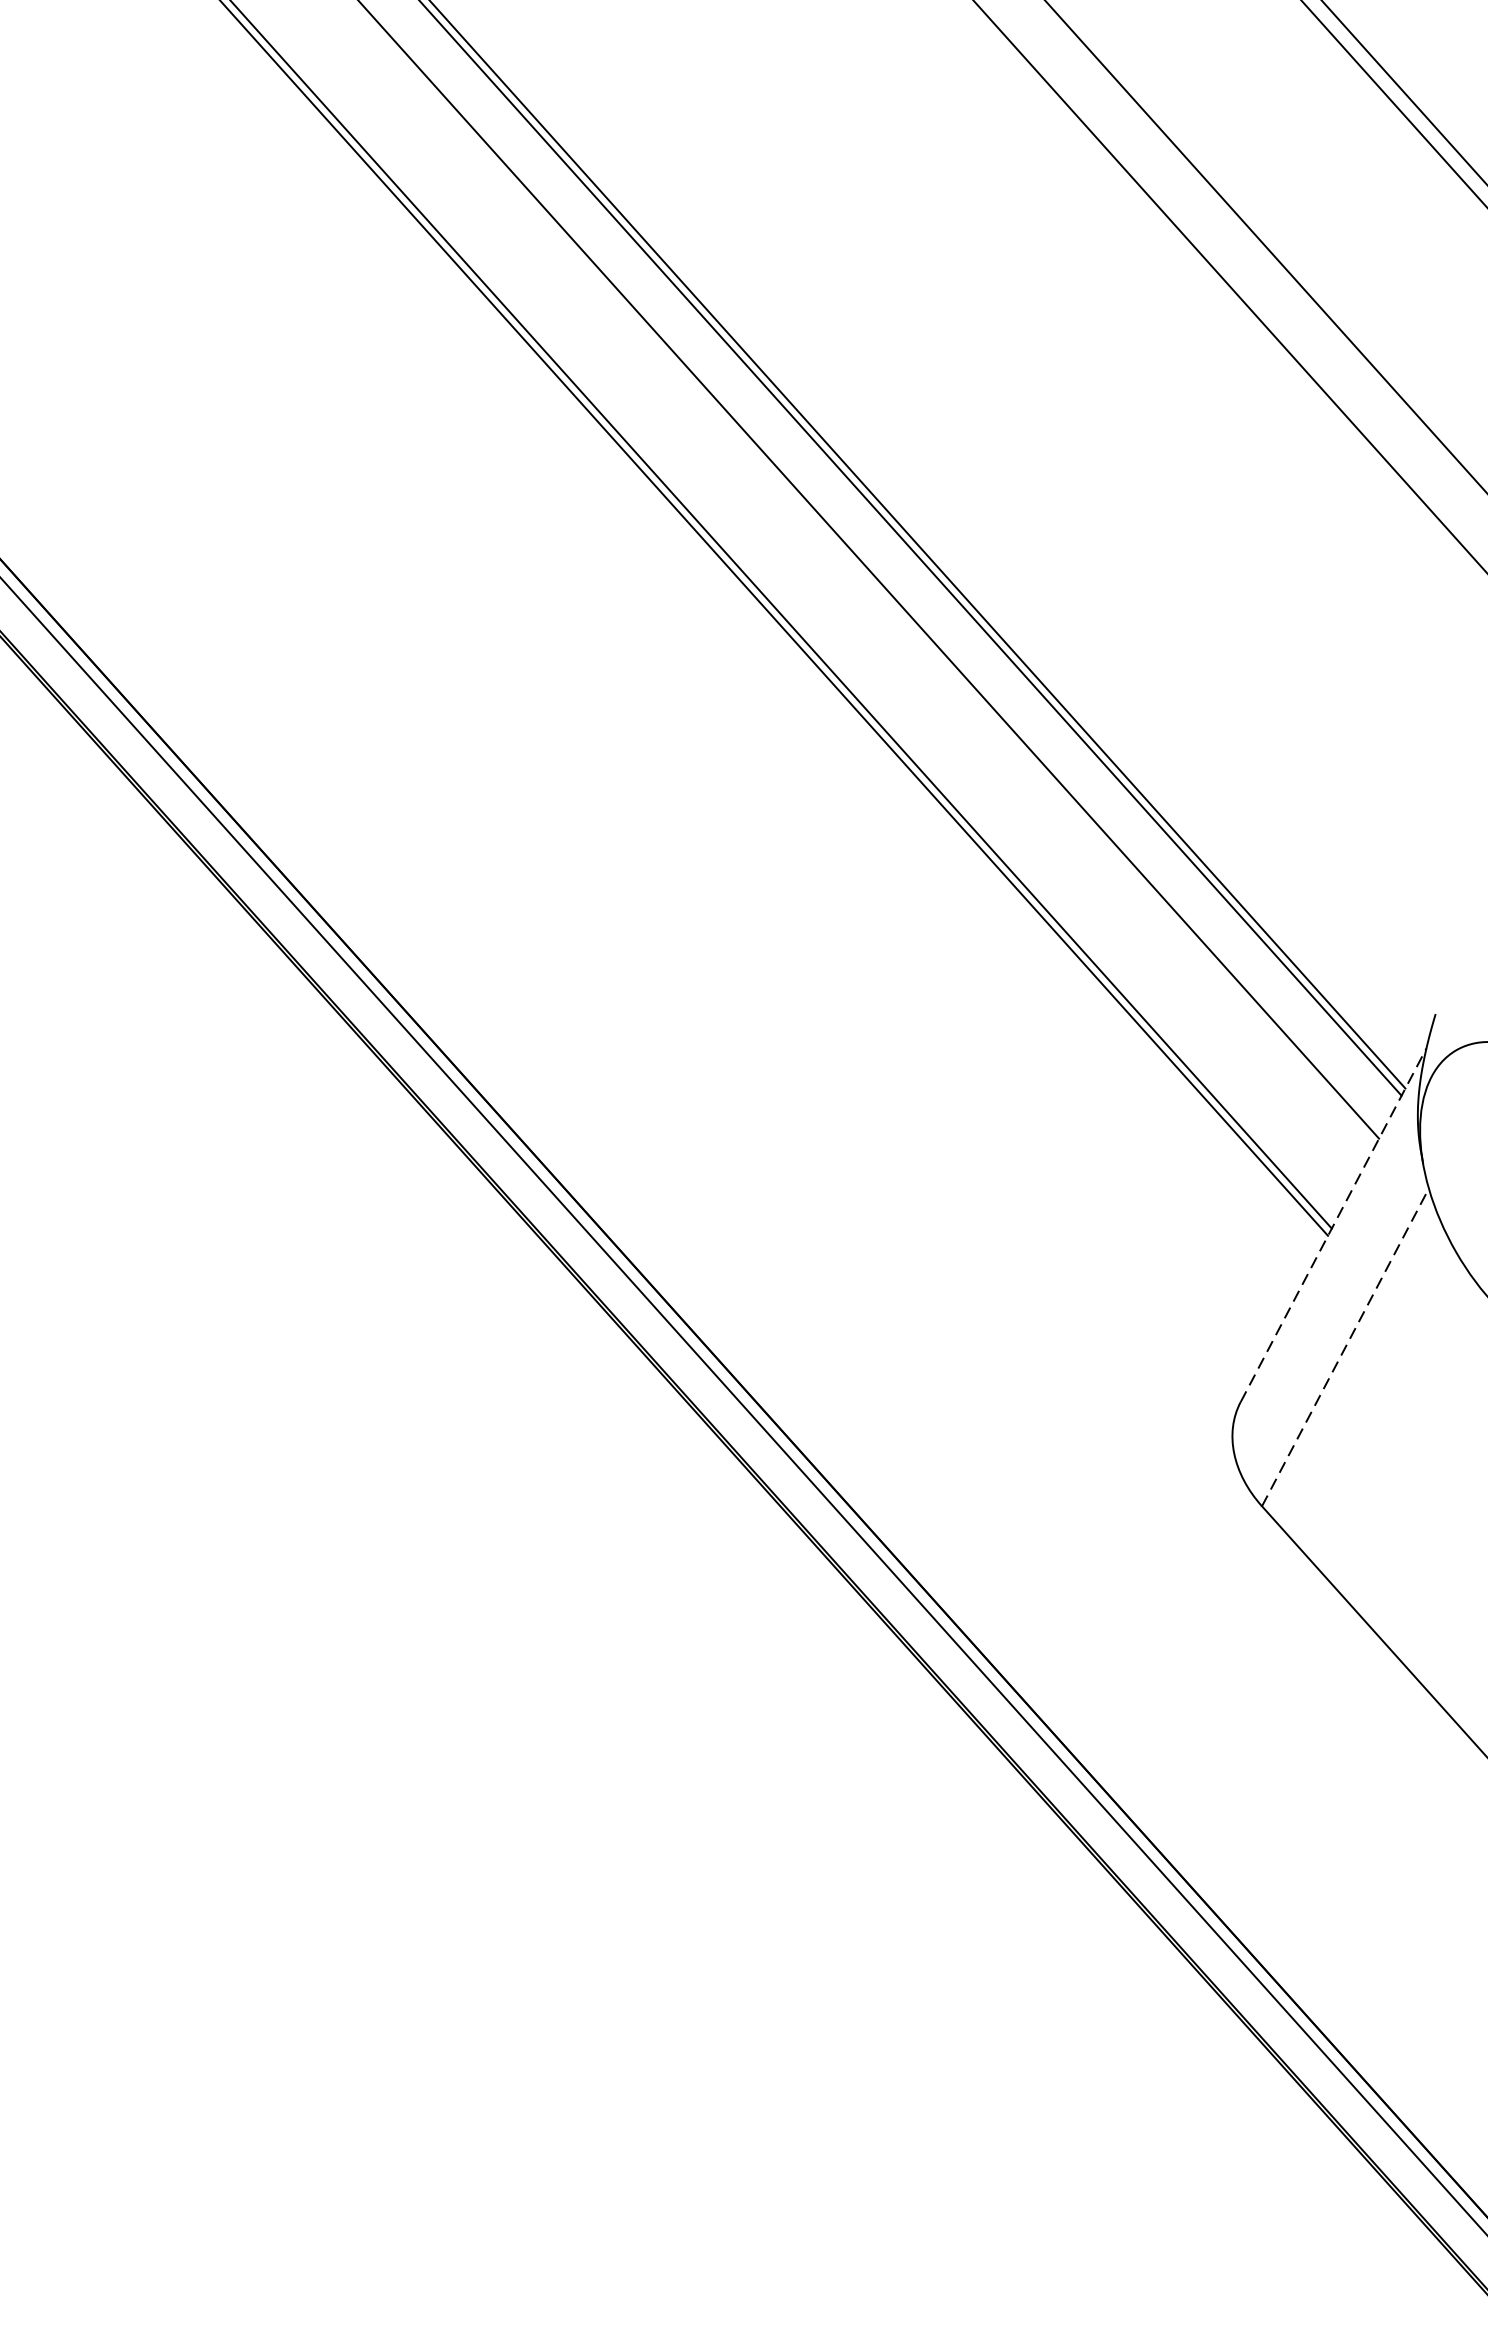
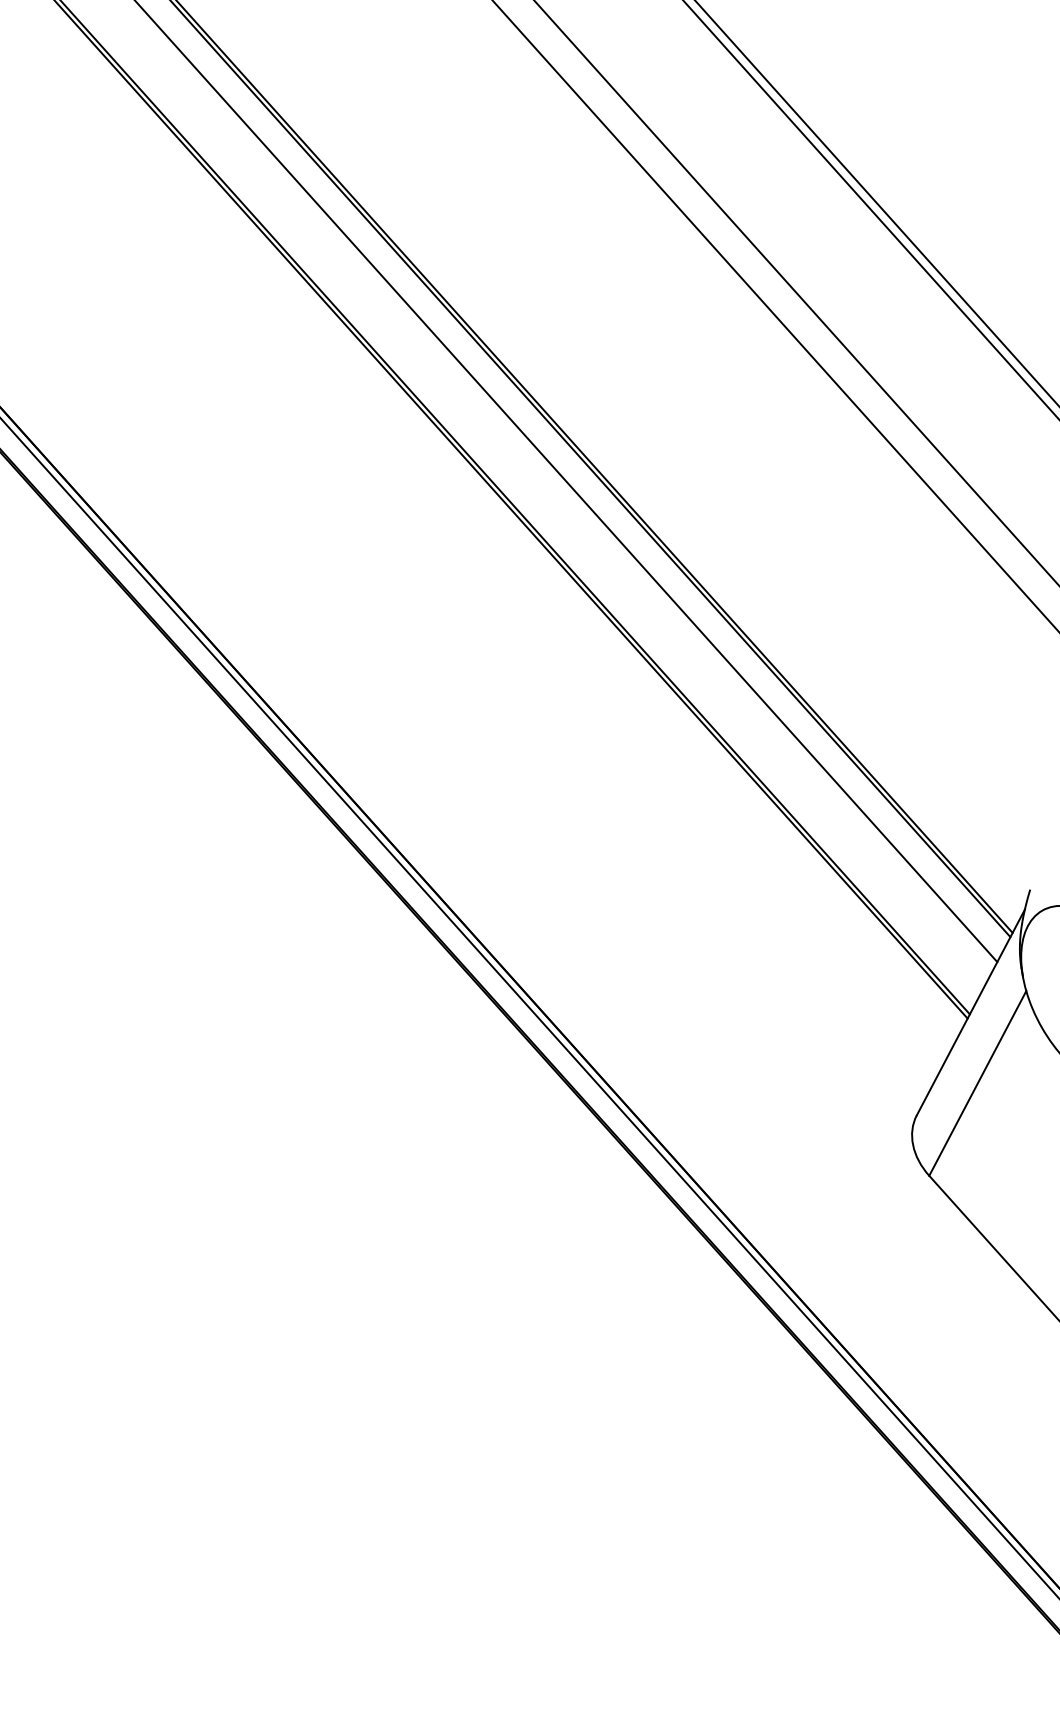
line: (1334, 1223) -> (971, 1011), dashed -> solid
line: (1346, 1347) -> (978, 1083), dashed -> solid

